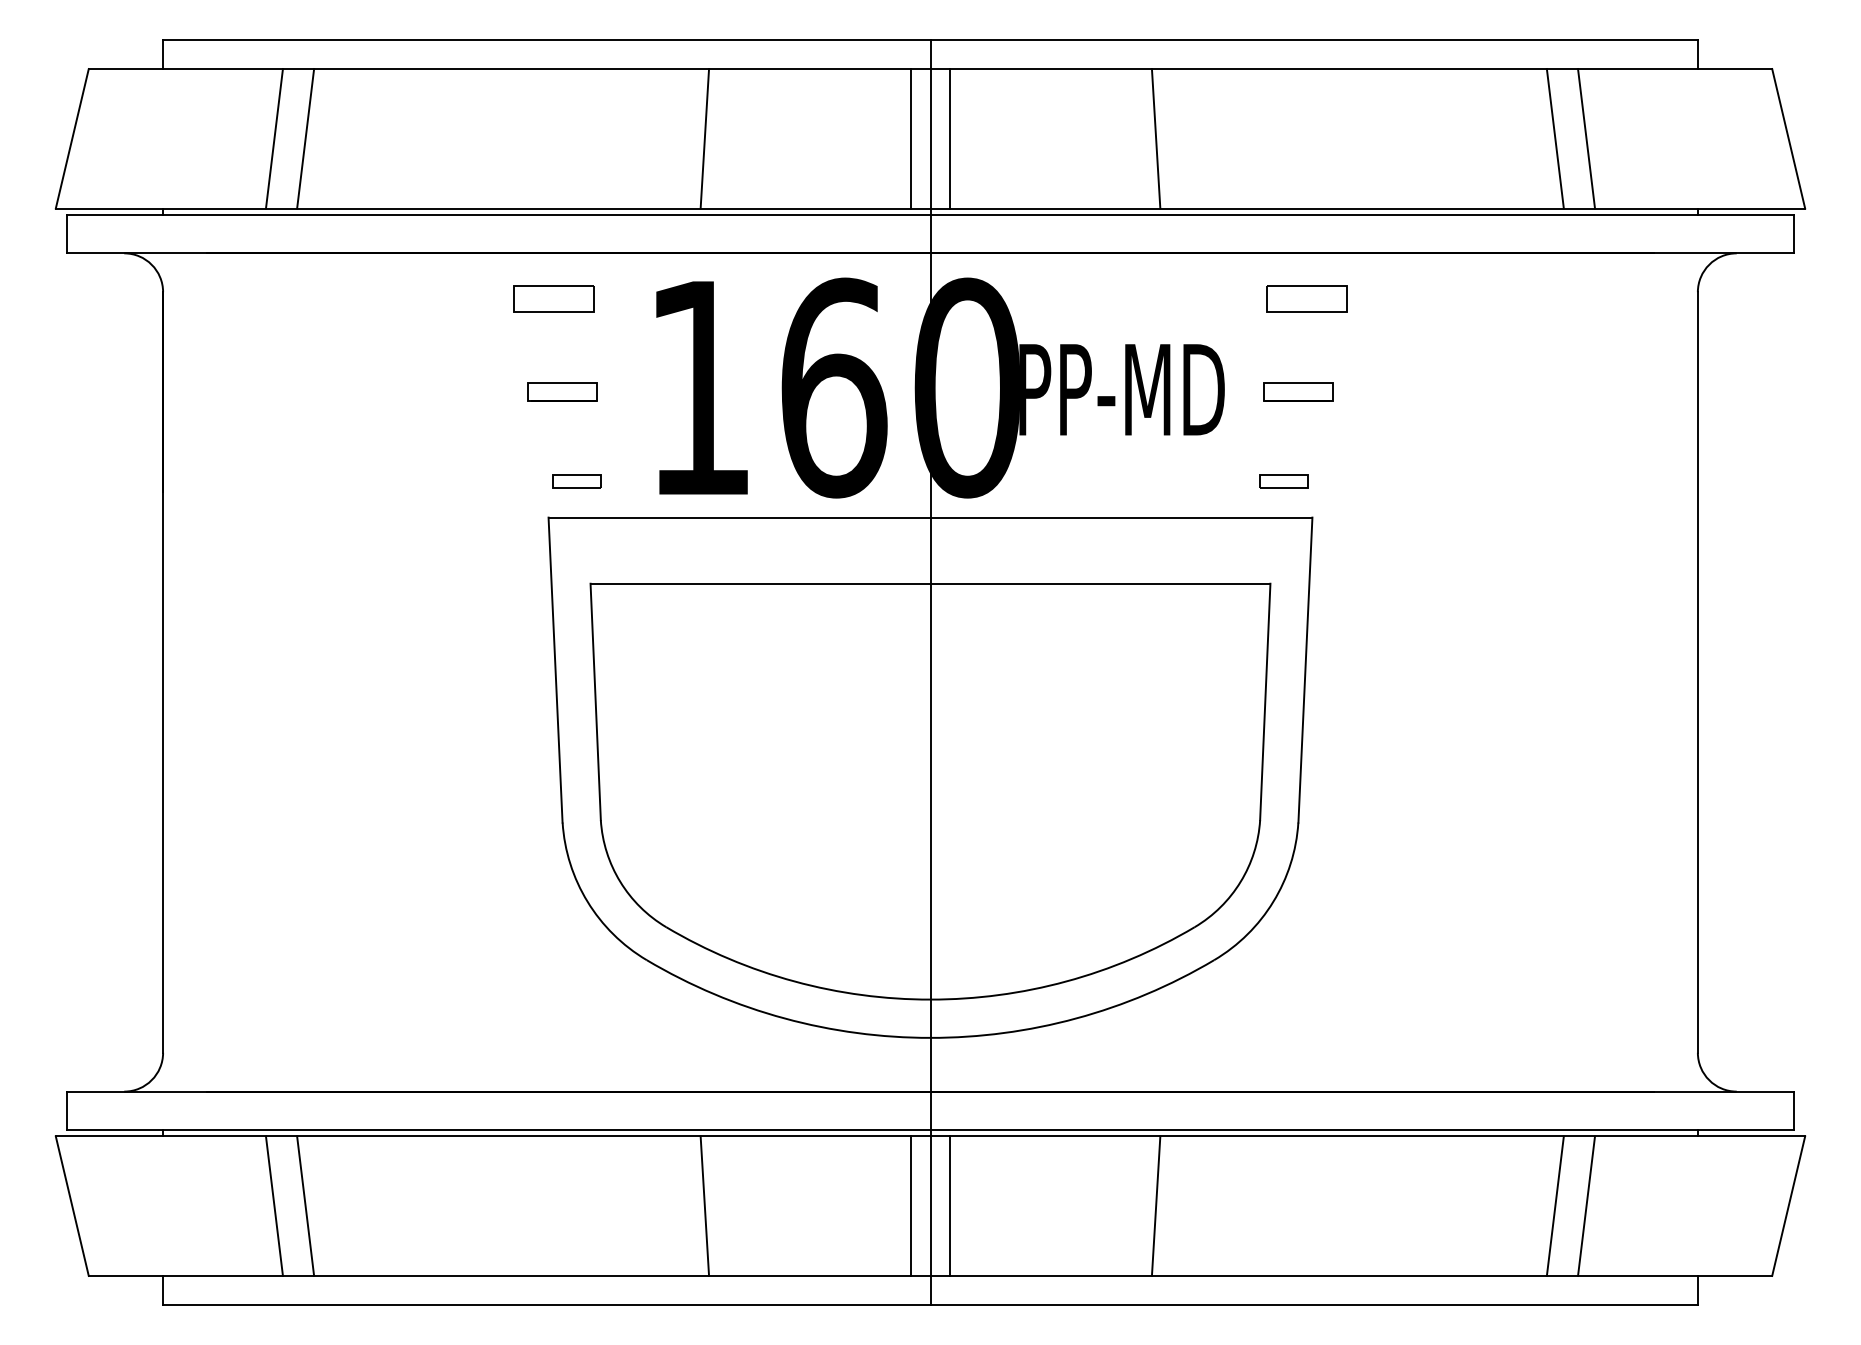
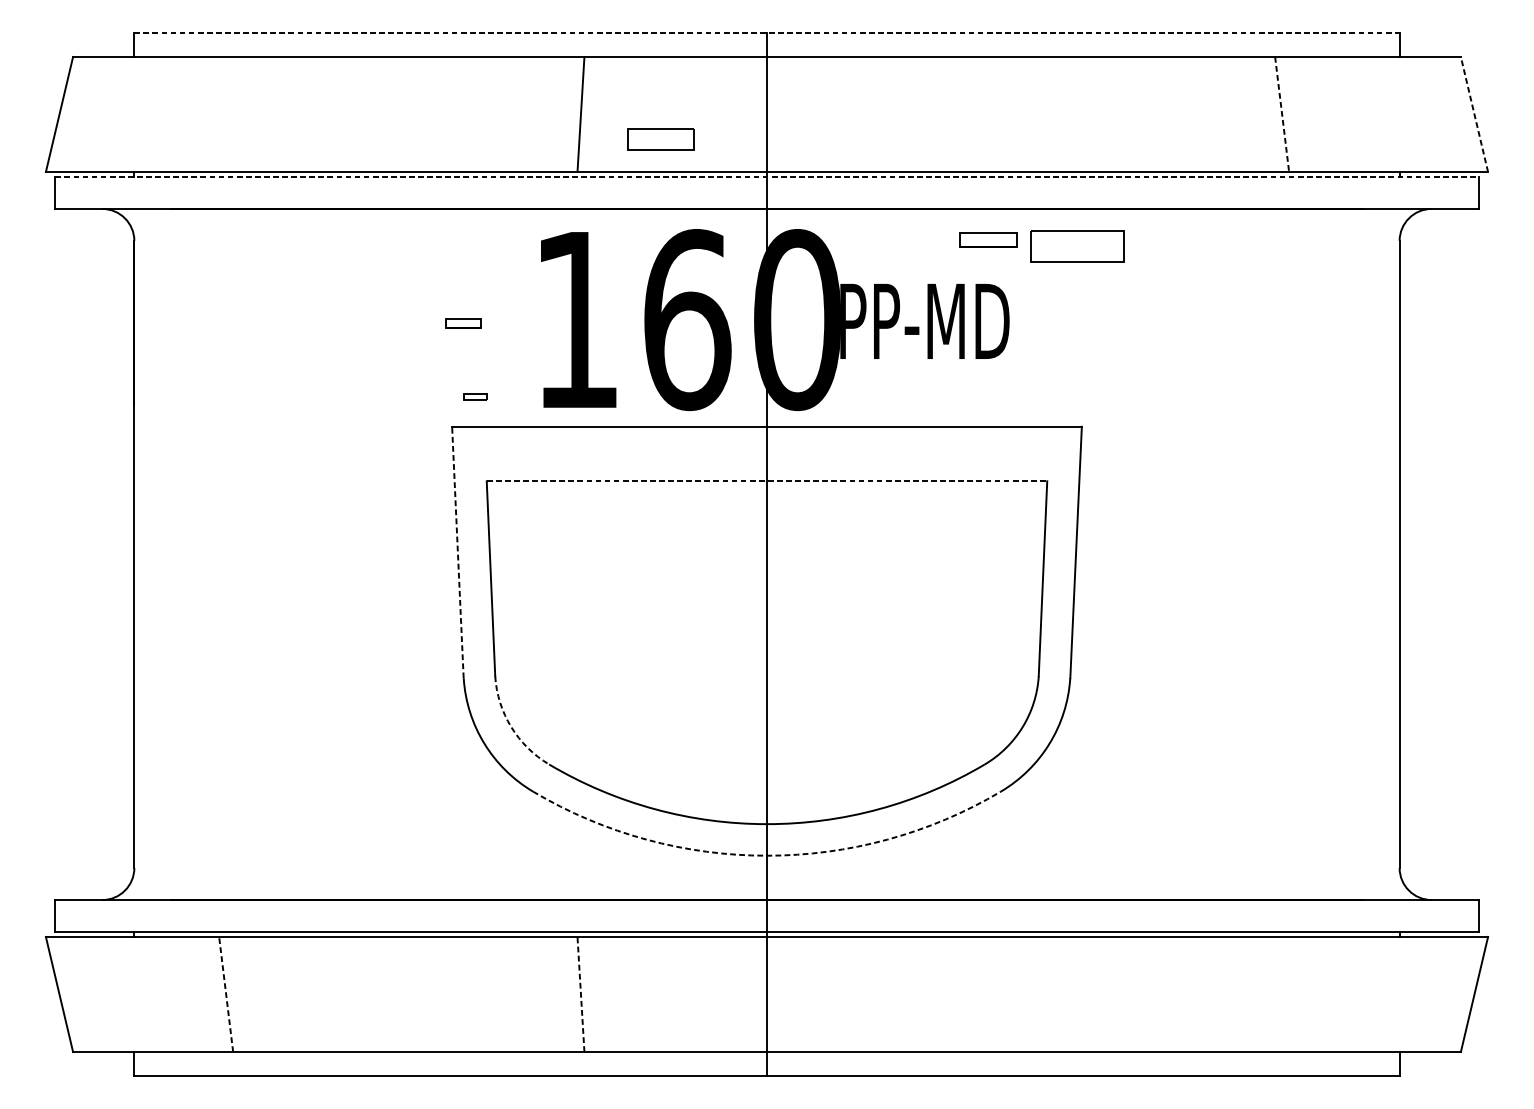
line: (930, 40) -> (767, 33), solid -> dashed
line: (273, 138) -> (225, 114), removed
line: (305, 138) -> (251, 114), removed
line: (911, 138) -> (751, 114), removed
line: (949, 138) -> (782, 114), removed
line: (1155, 138) -> (952, 114), removed
line: (1586, 138) -> (1307, 114), removed
line: (1788, 138) -> (1474, 114), solid -> dashed
line: (1555, 139) -> (1282, 115), solid -> dashed
line: (930, 215) -> (767, 177), solid -> dashed
part: (553, 298) -> (660, 139), moved
part: (1306, 298) -> (1076, 246), size x1.4
part: (562, 391) -> (463, 322), size x0.6
part: (1298, 391) -> (988, 239), moved
part: (576, 481) -> (475, 397), size x0.6
part: (1283, 481) -> (1058, 397), removed
line: (930, 583) -> (767, 481), solid -> dashed
line: (555, 670) -> (457, 552), solid -> dashed
arc: (620, 881) -> (511, 726), solid -> dashed
arc: (930, 1037) -> (767, 855), solid -> dashed
line: (274, 1205) -> (226, 993), solid -> dashed
line: (305, 1205) -> (251, 993), removed
line: (911, 1205) -> (751, 993), removed
line: (949, 1205) -> (782, 993), removed
line: (1155, 1205) -> (952, 993), removed
line: (1554, 1205) -> (1281, 993), removed
line: (1586, 1205) -> (1307, 993), removed
line: (704, 1206) -> (580, 994), solid -> dashed

